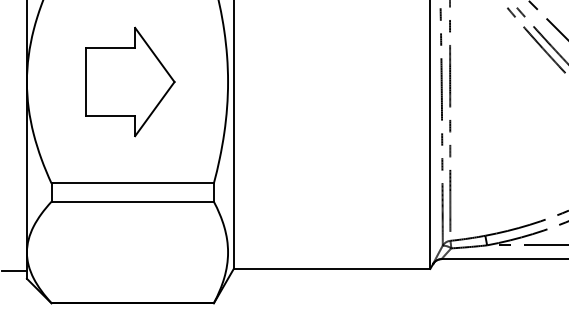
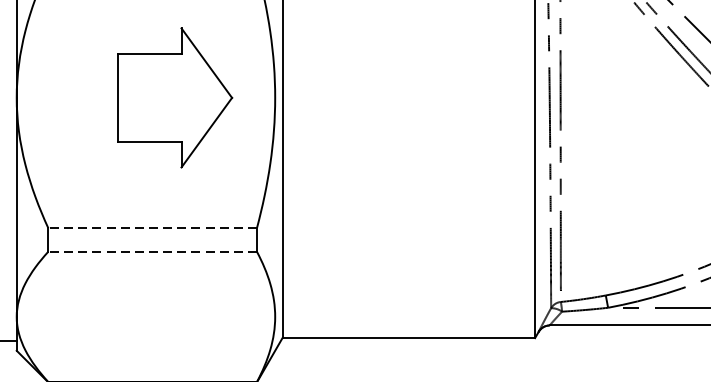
part: (130, 81) -> (175, 97), moved
line: (132, 183) -> (152, 228), solid -> dashed
line: (132, 201) -> (152, 251), solid -> dashed

